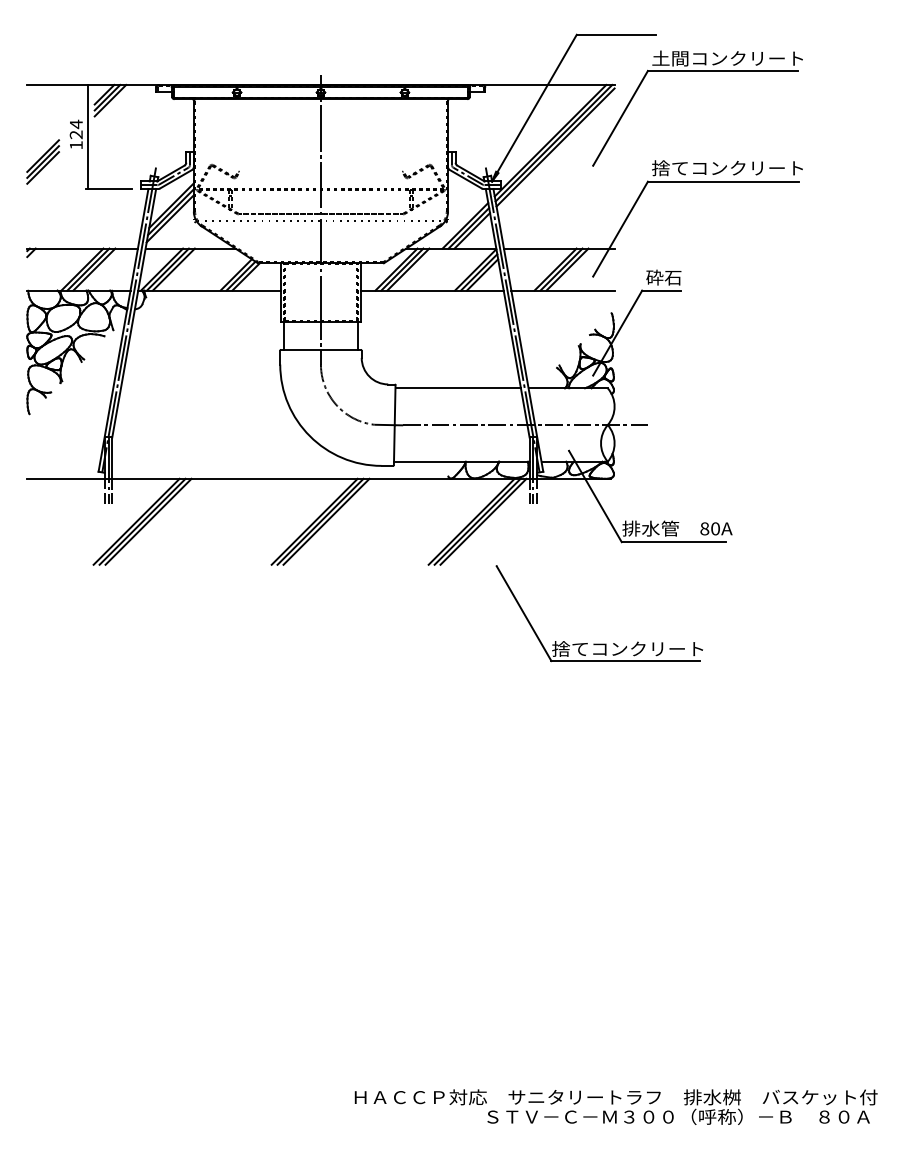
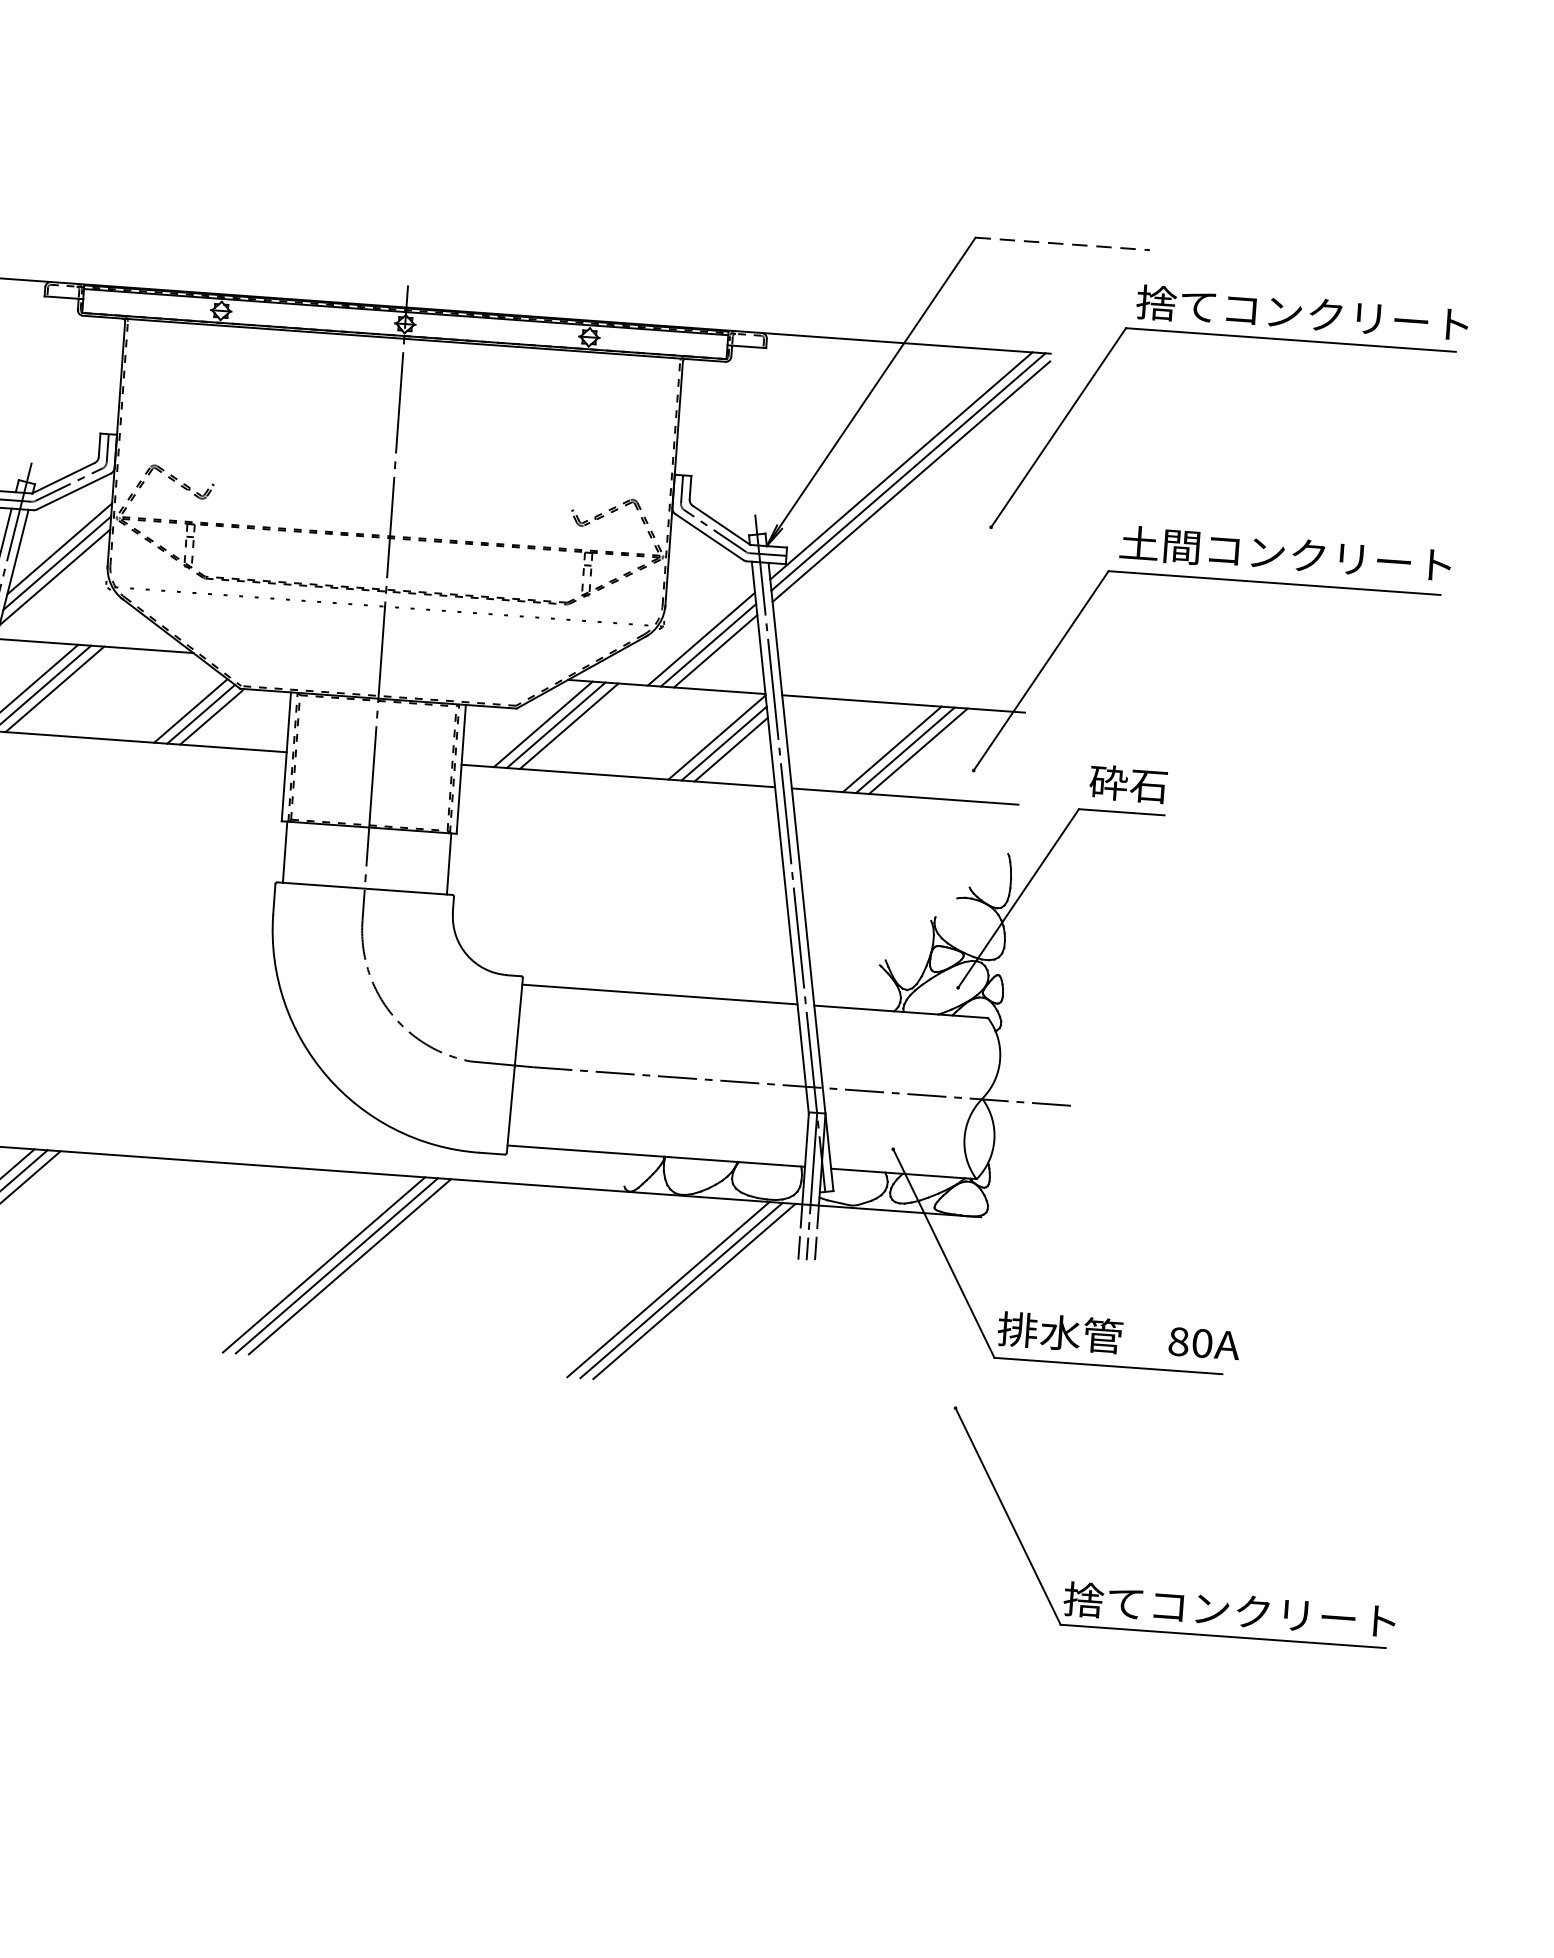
line: (616, 34) -> (1062, 243), solid -> dashed
text: (670, 58) -> (1177, 304), 土間コンクリート -> 捨てコンクリート
text: (670, 168) -> (1160, 545), 捨てコンクリート -> 土間コンクリート
part: (598, 643) -> (1166, 1593), moved

